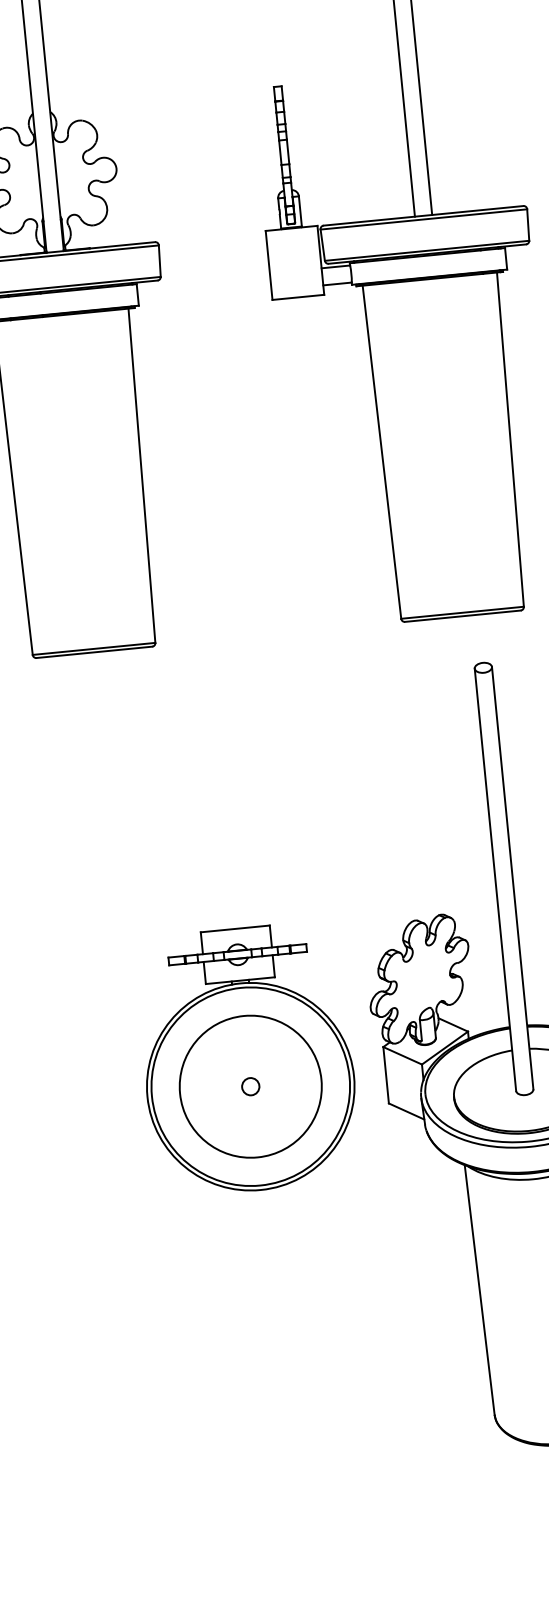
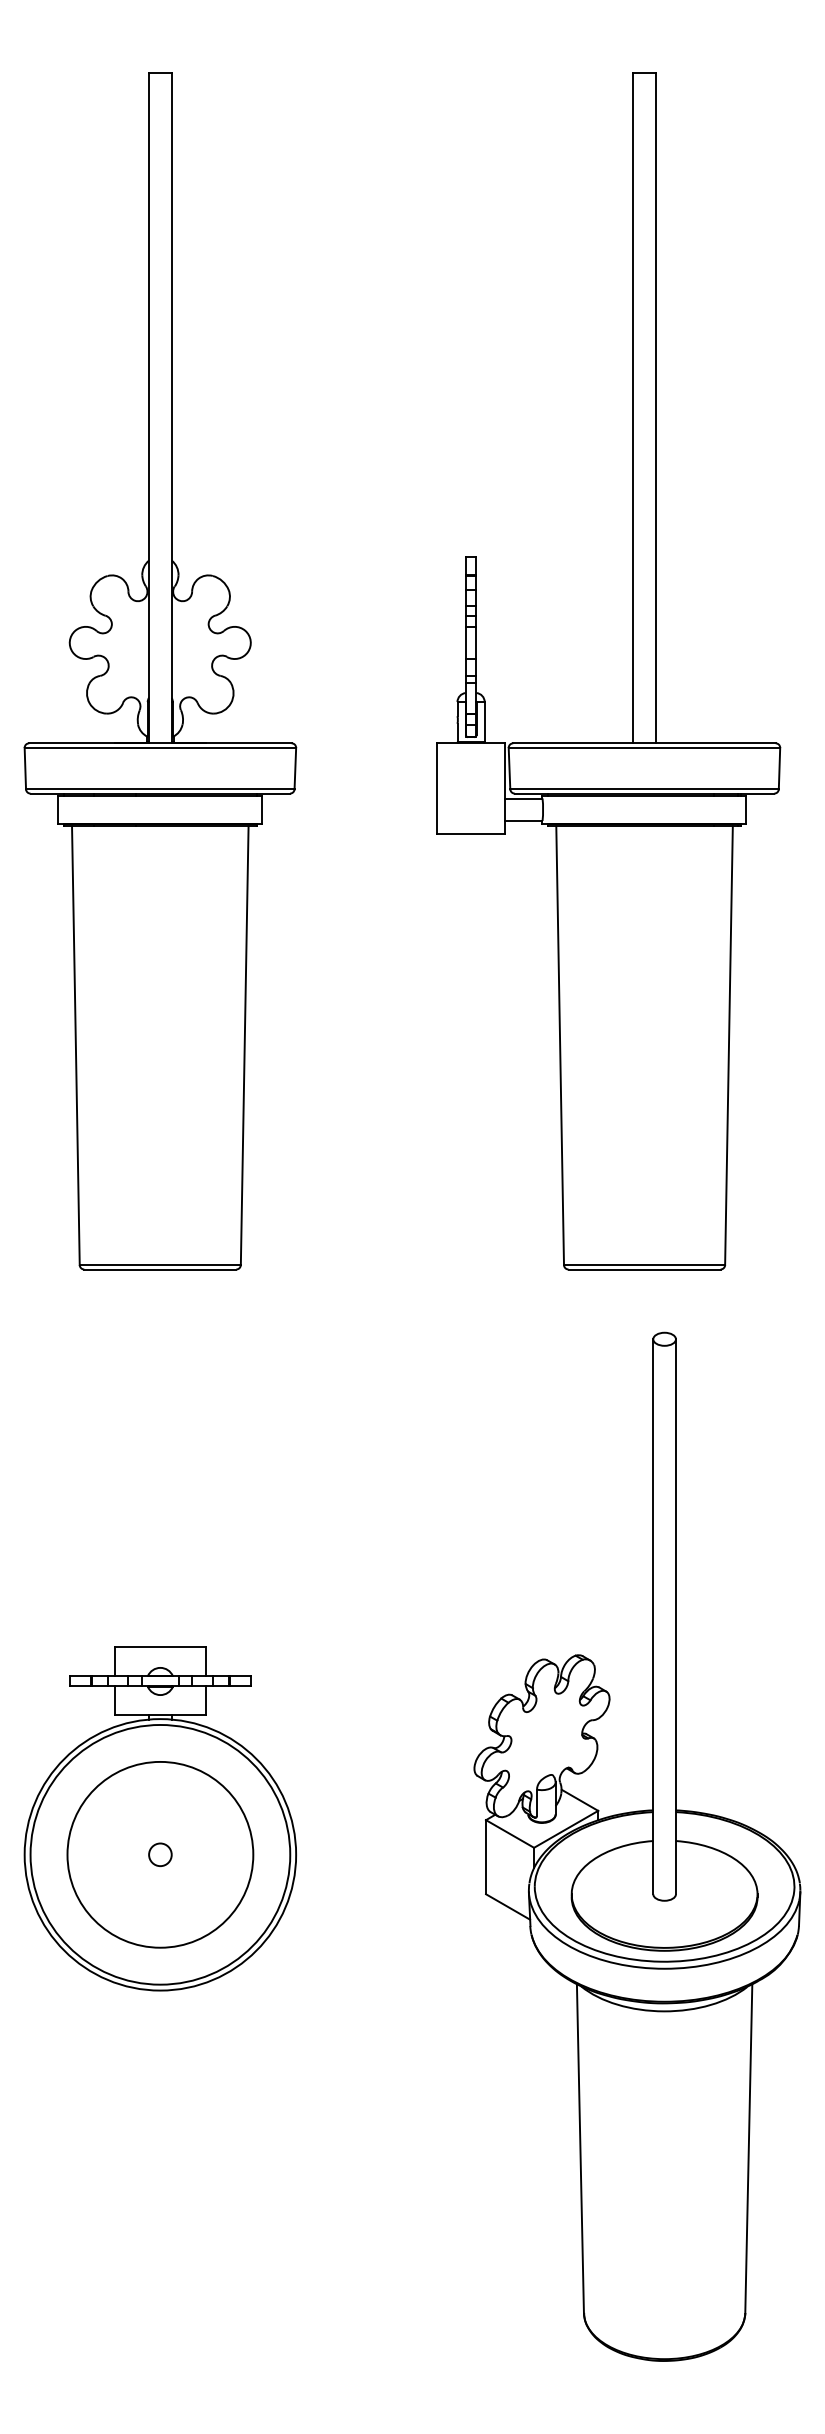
part: (247, 1059) -> (159, 1818), moved

